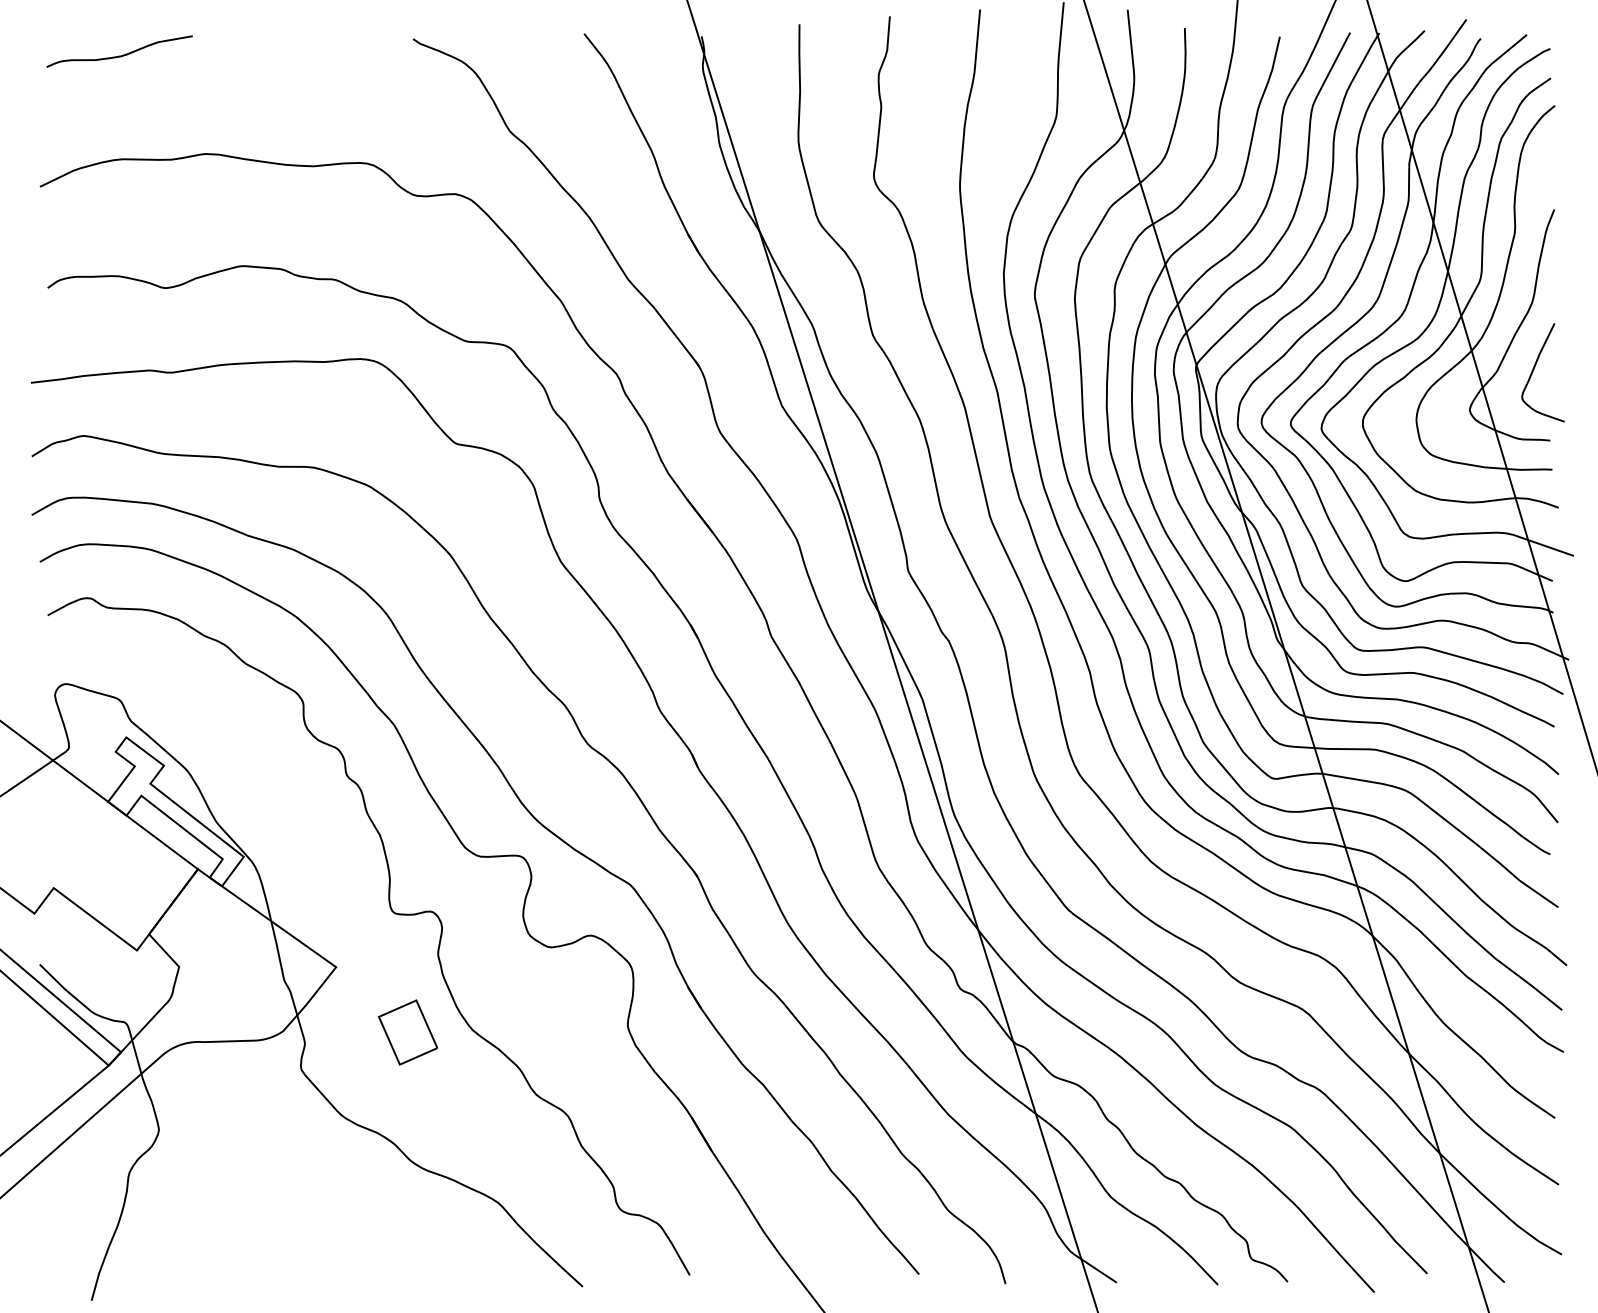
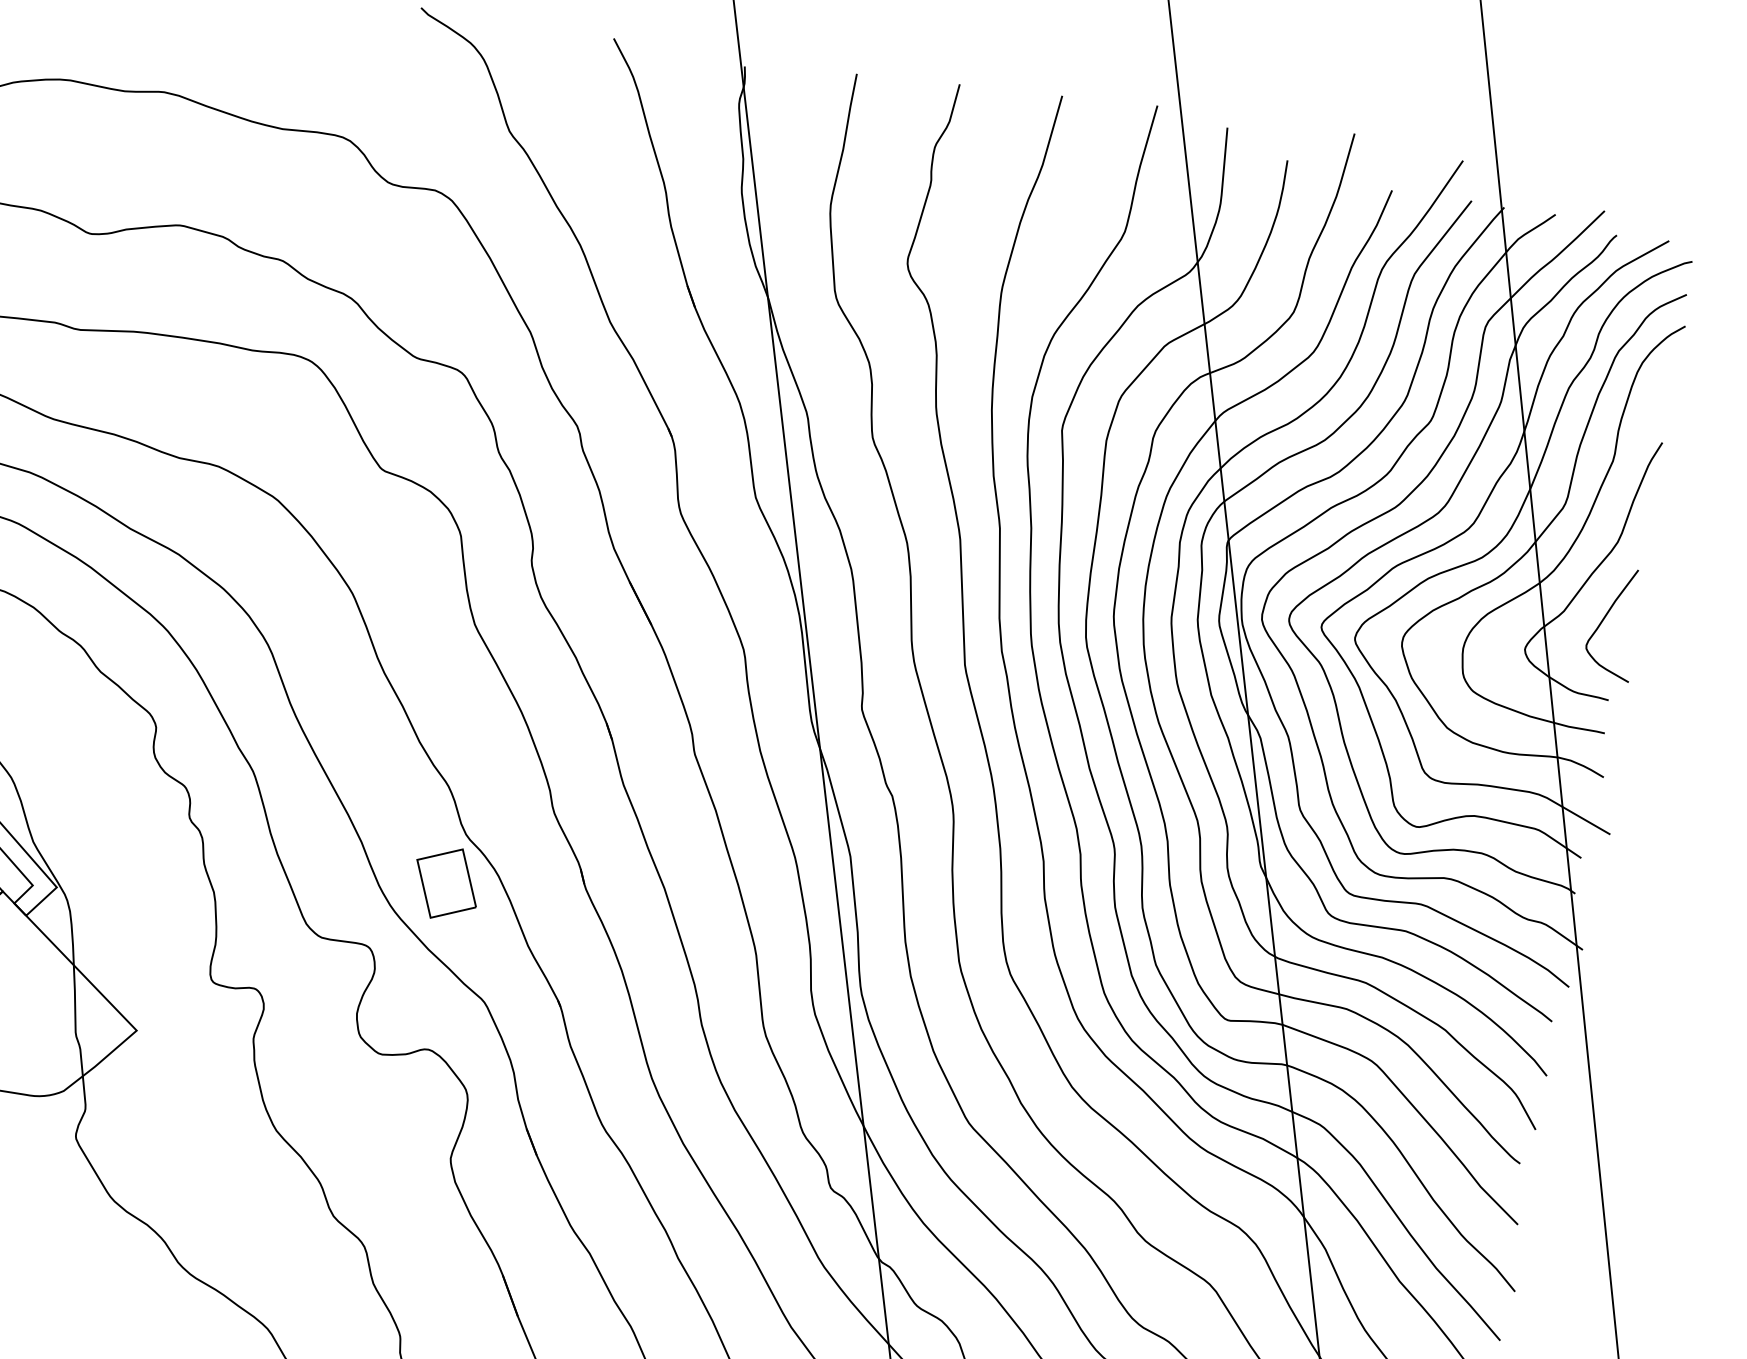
part: (407, 1032) -> (445, 883), moved

